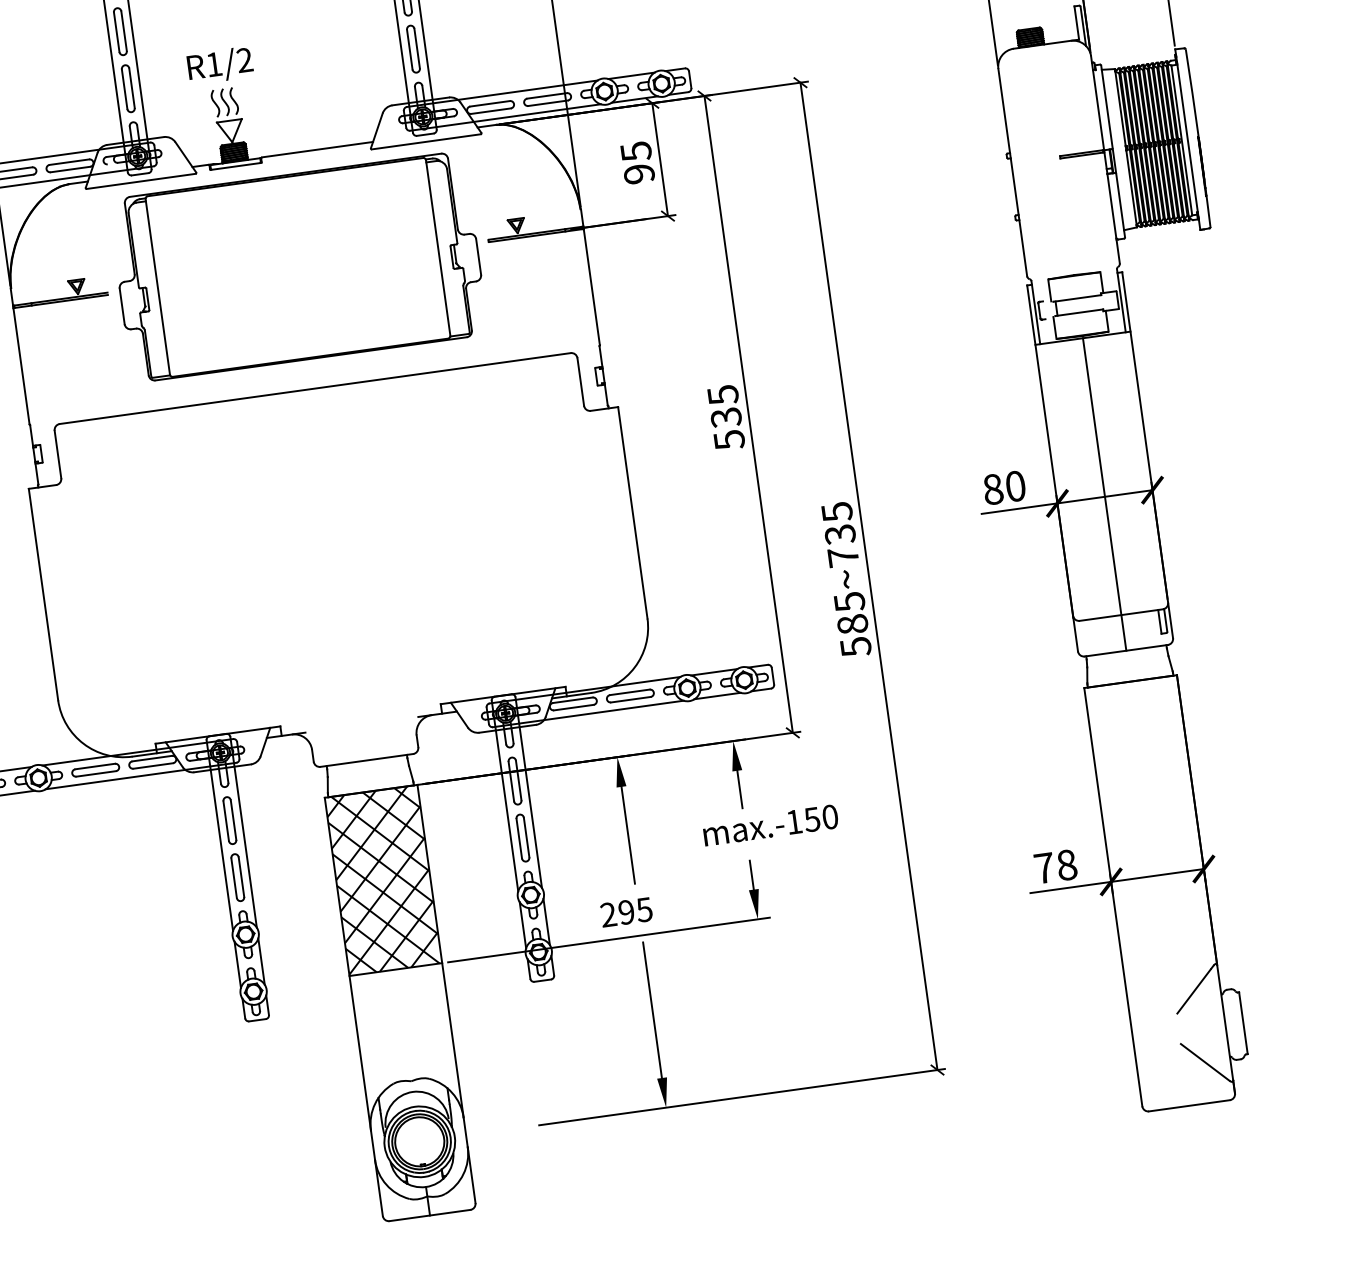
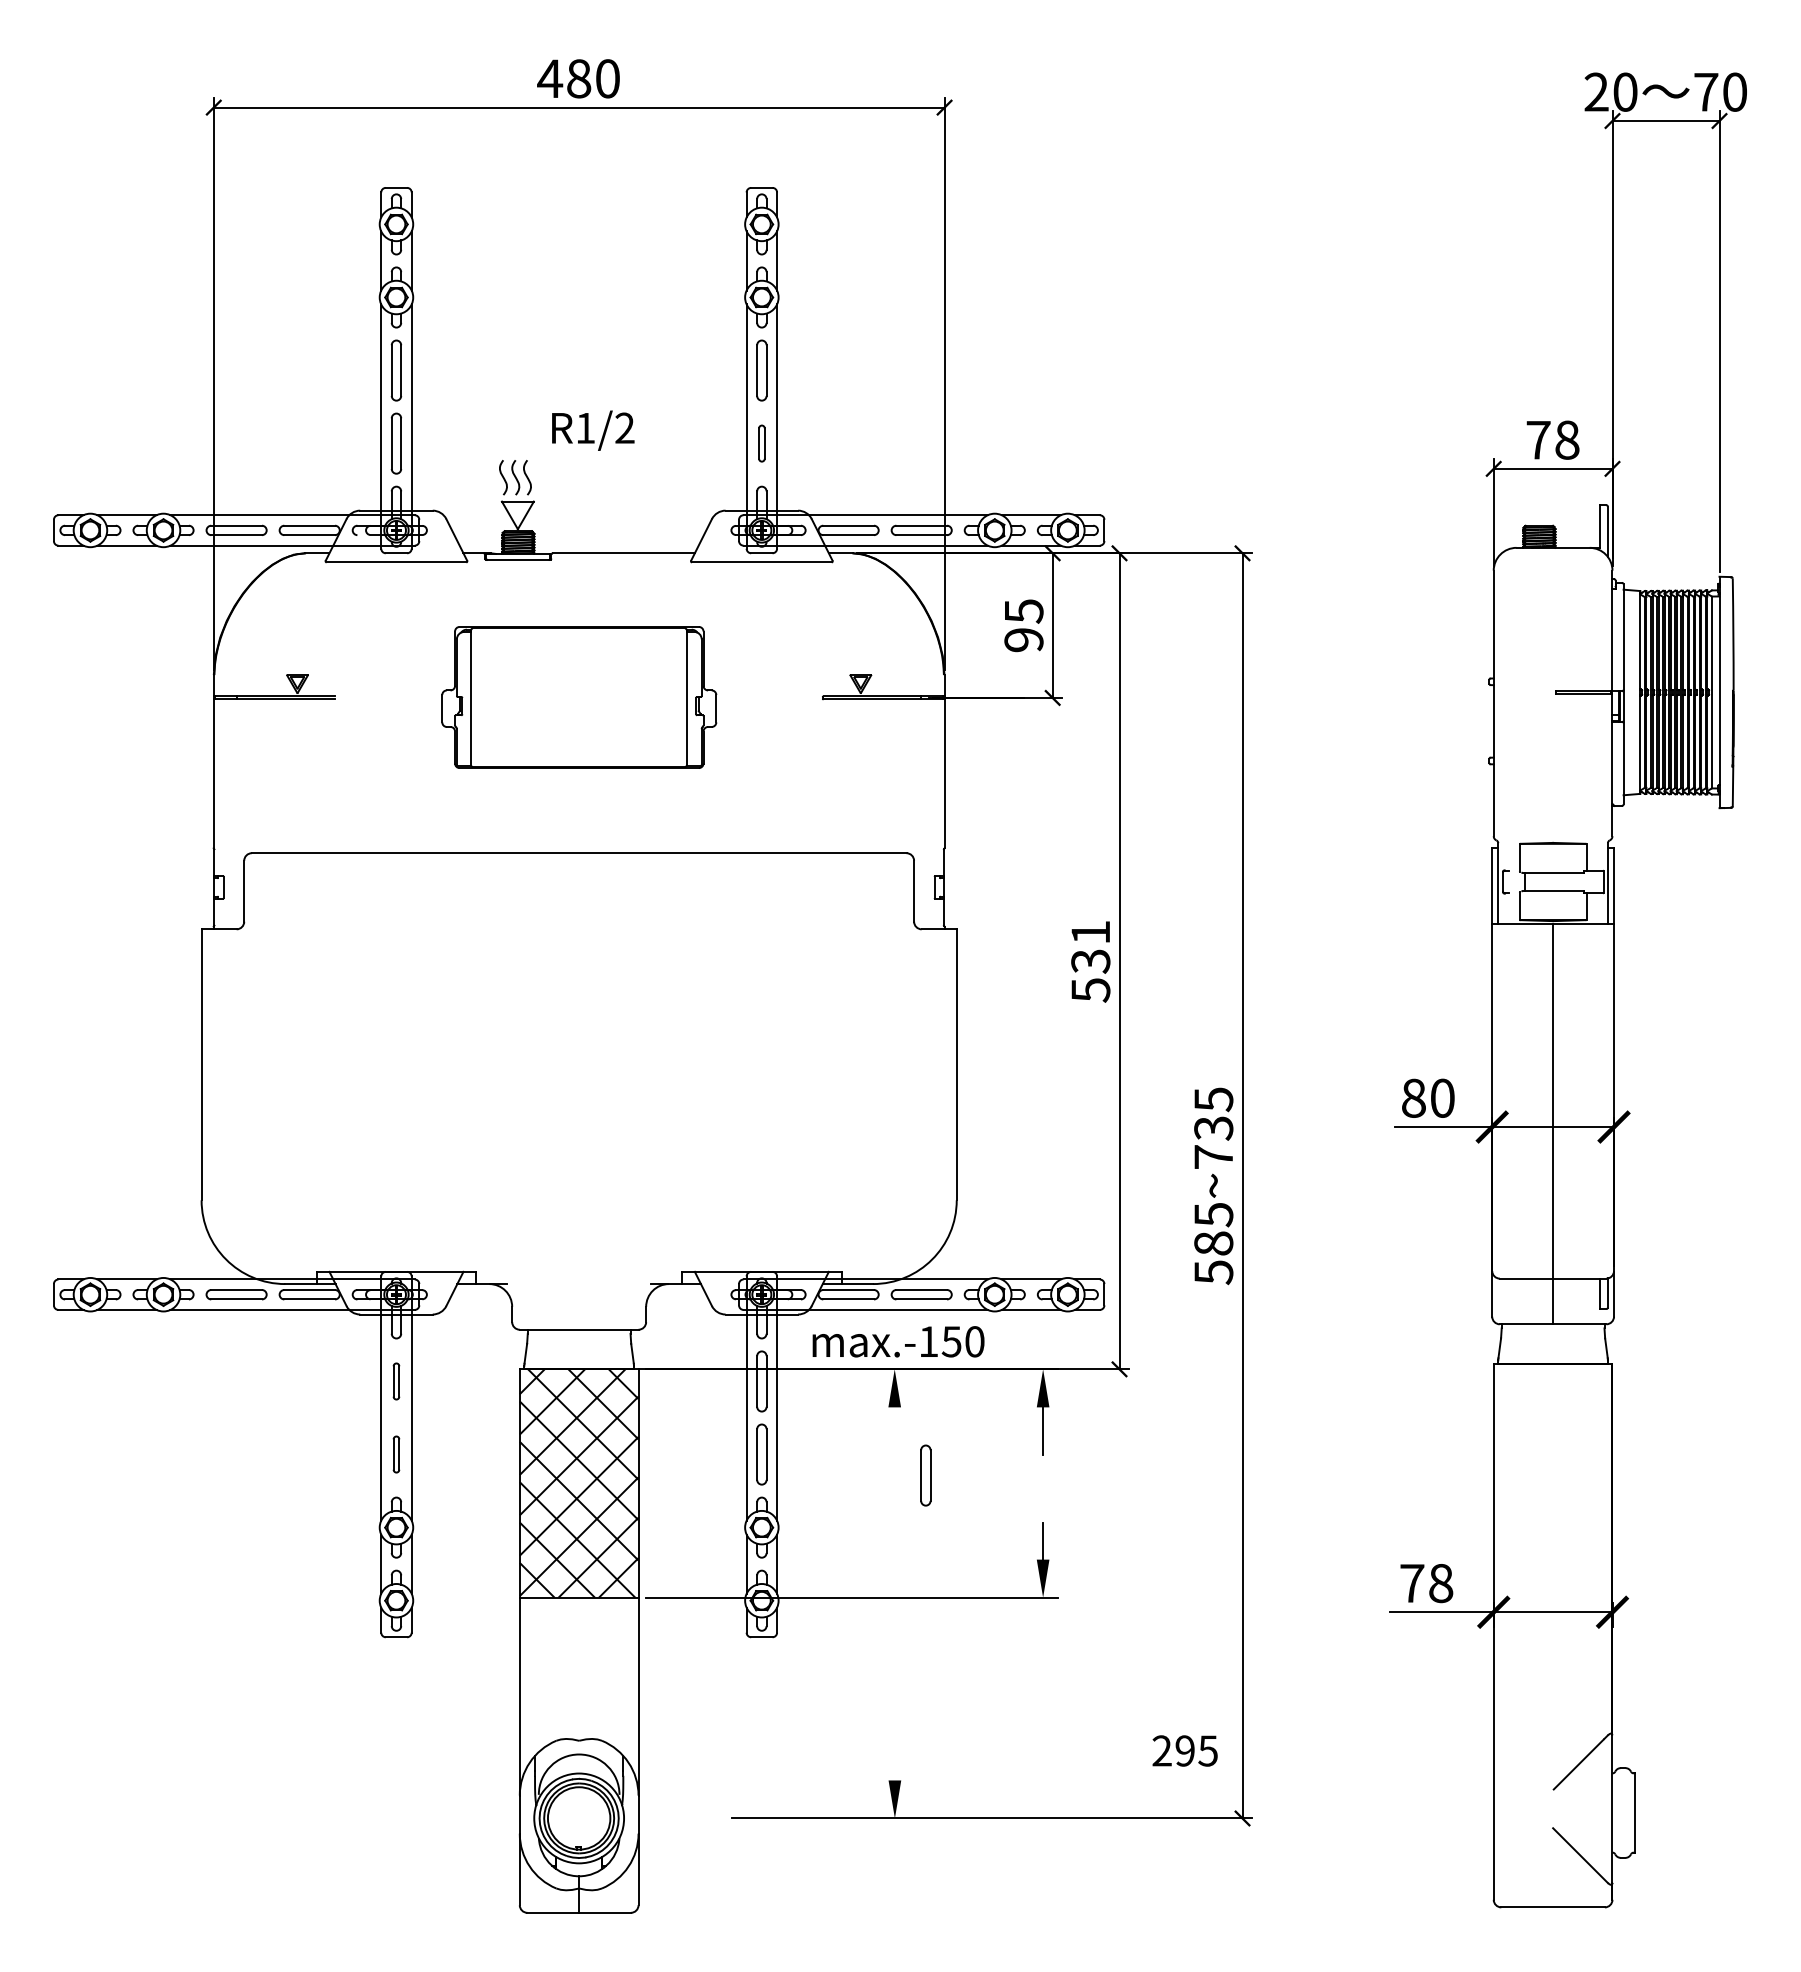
part: (413, 49) -> (761, 443), size x0.6
text: (220, 65) -> (593, 430), moved
part: (298, 267) -> (579, 697), size x0.6
text: (722, 395) -> (1090, 932), 535 -> 531
part: (229, 820) -> (396, 1381), size x0.6
text: (770, 825) -> (898, 1341), moved
line: (628, 835) -> (894, 1469), removed
part: (652, 836) -> (925, 1475), added
part: (237, 877) -> (396, 1454), size x0.6
text: (625, 912) -> (1184, 1750), moved
line: (652, 1010) -> (894, 1693), removed

